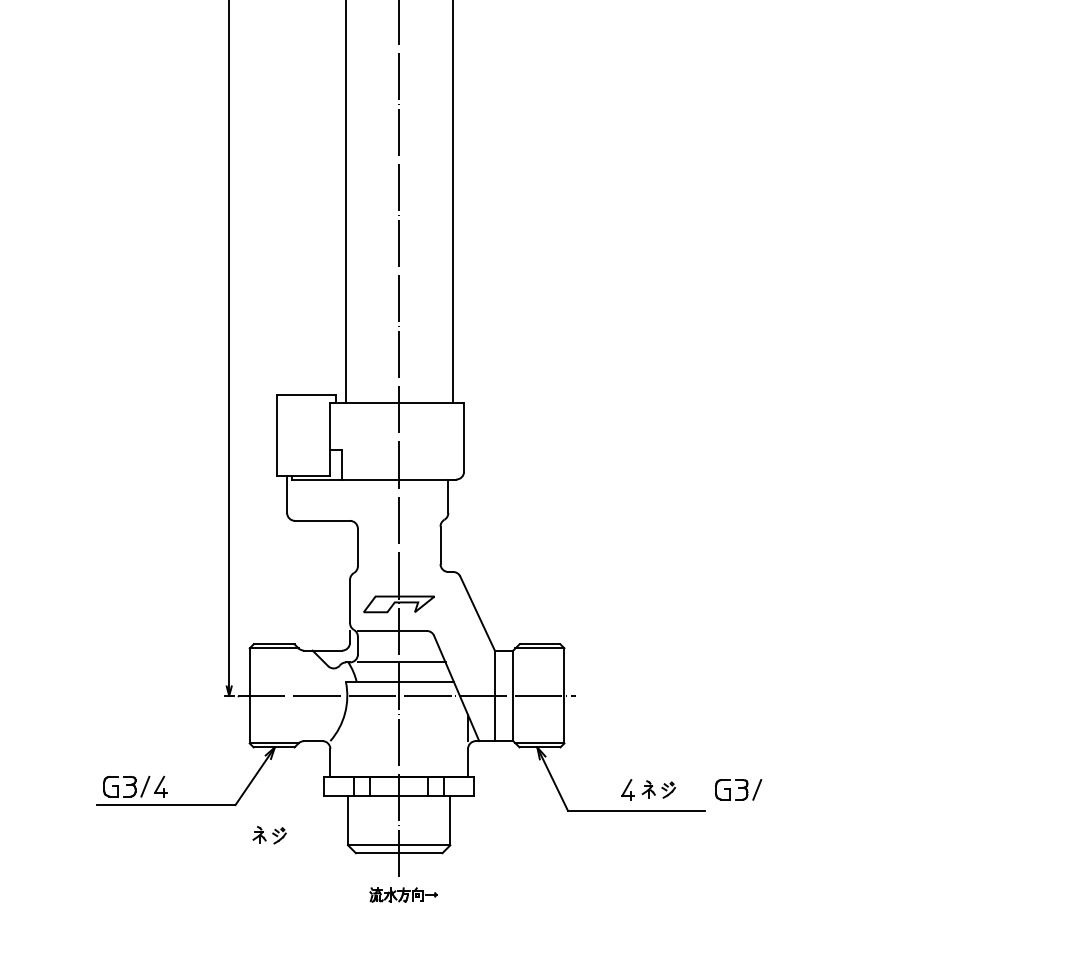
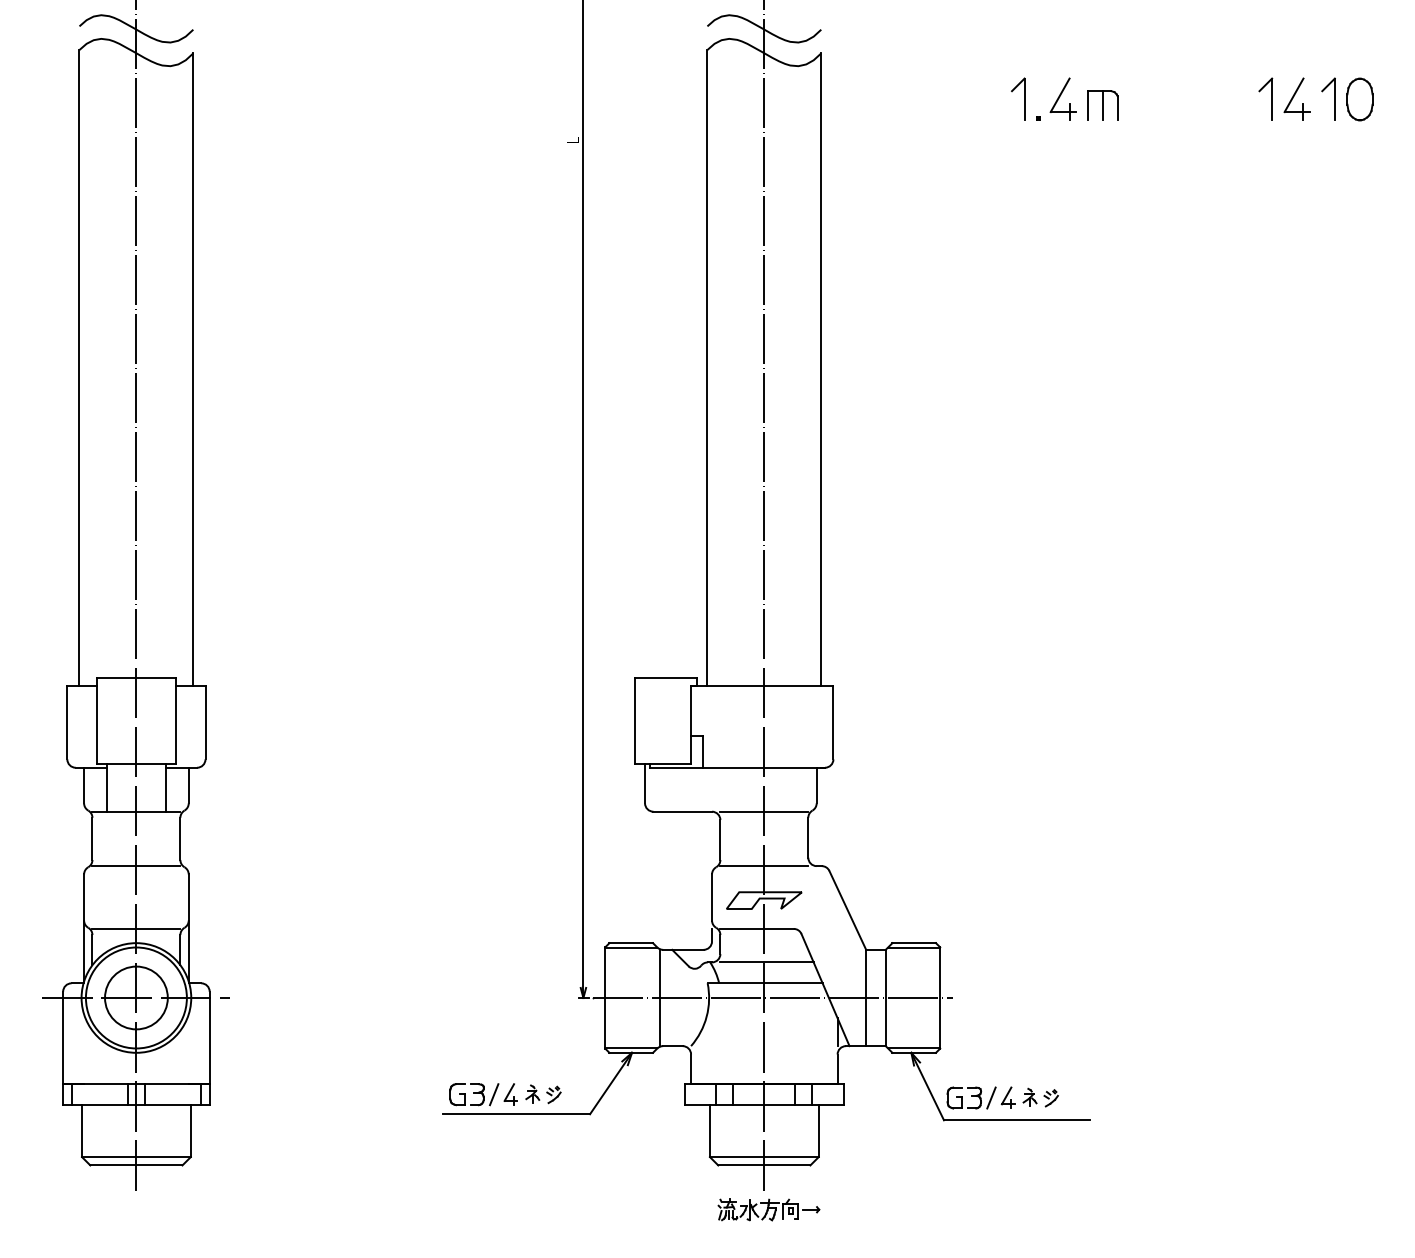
line: (399, 520) -> (764, 811), added
line: (399, 572) -> (764, 866), added
line: (300, 695) -> (659, 997), added
part: (738, 789) -> (971, 1097), moved
part: (269, 835) -> (543, 1094), moved
part: (403, 894) -> (768, 1209), size x1.43

